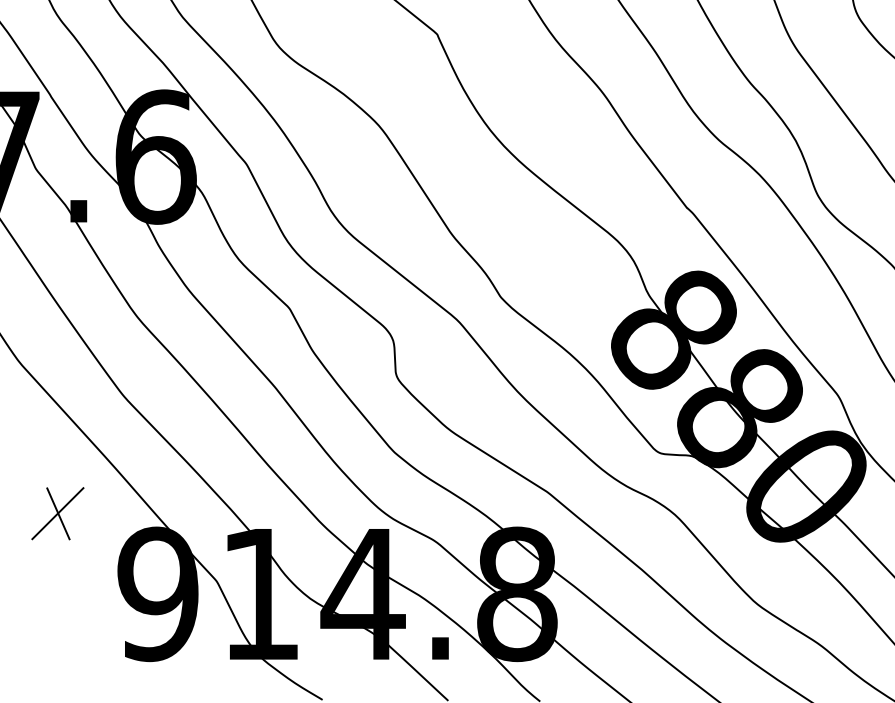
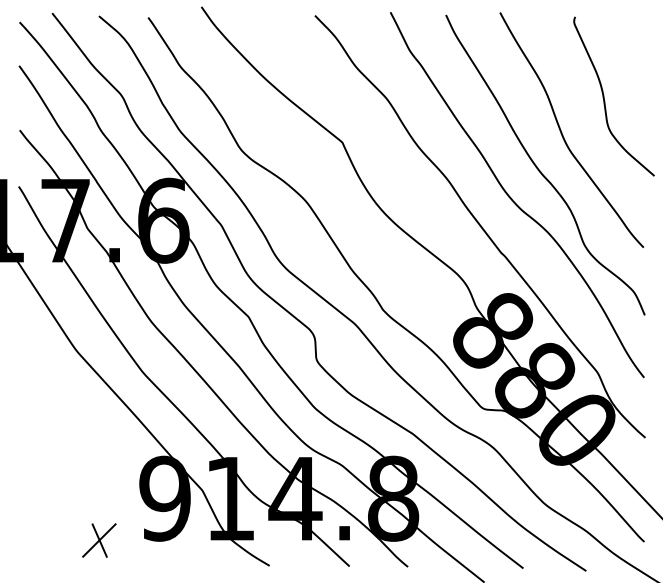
part: (58, 513) -> (99, 540), moved

